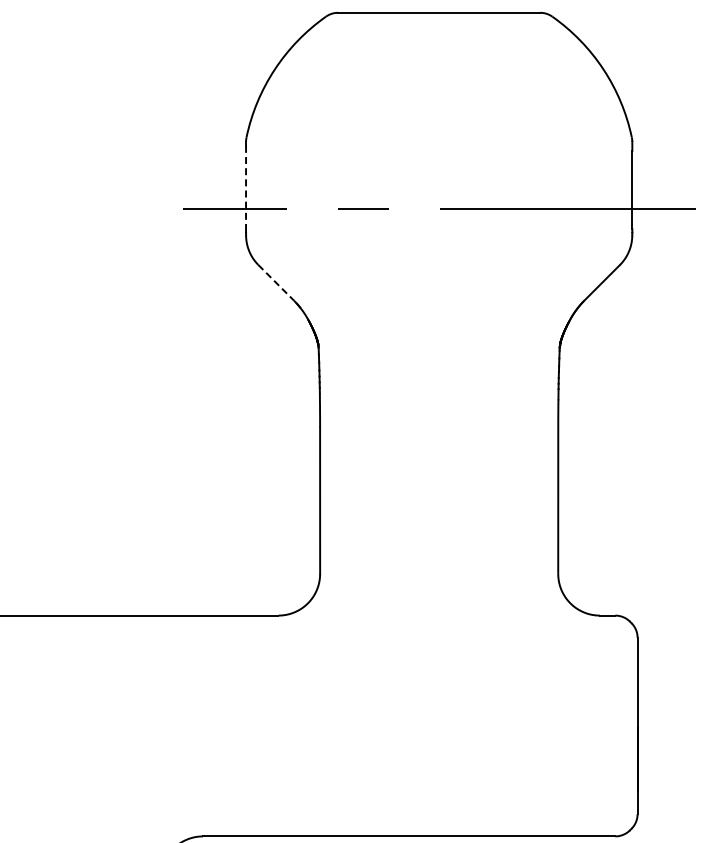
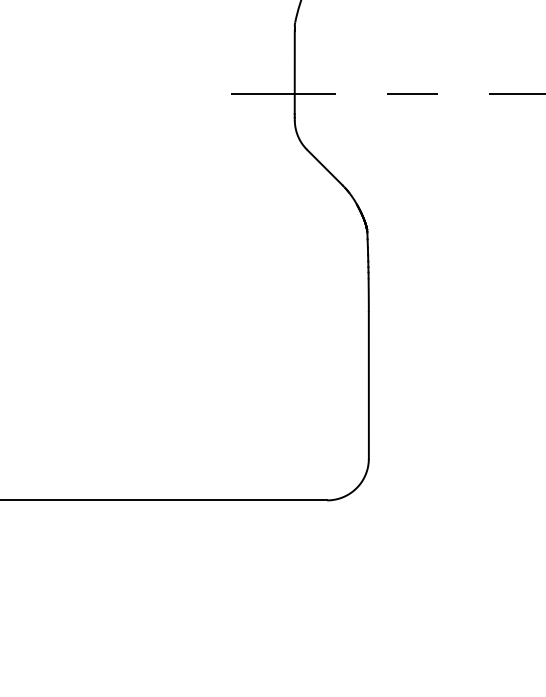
line: (246, 187) -> (295, 72), dashed -> solid
line: (276, 283) -> (325, 168), dashed -> solid

